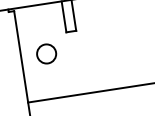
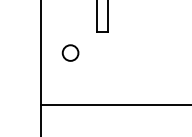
circle: (46, 53) -> (70, 52), size x0.71

